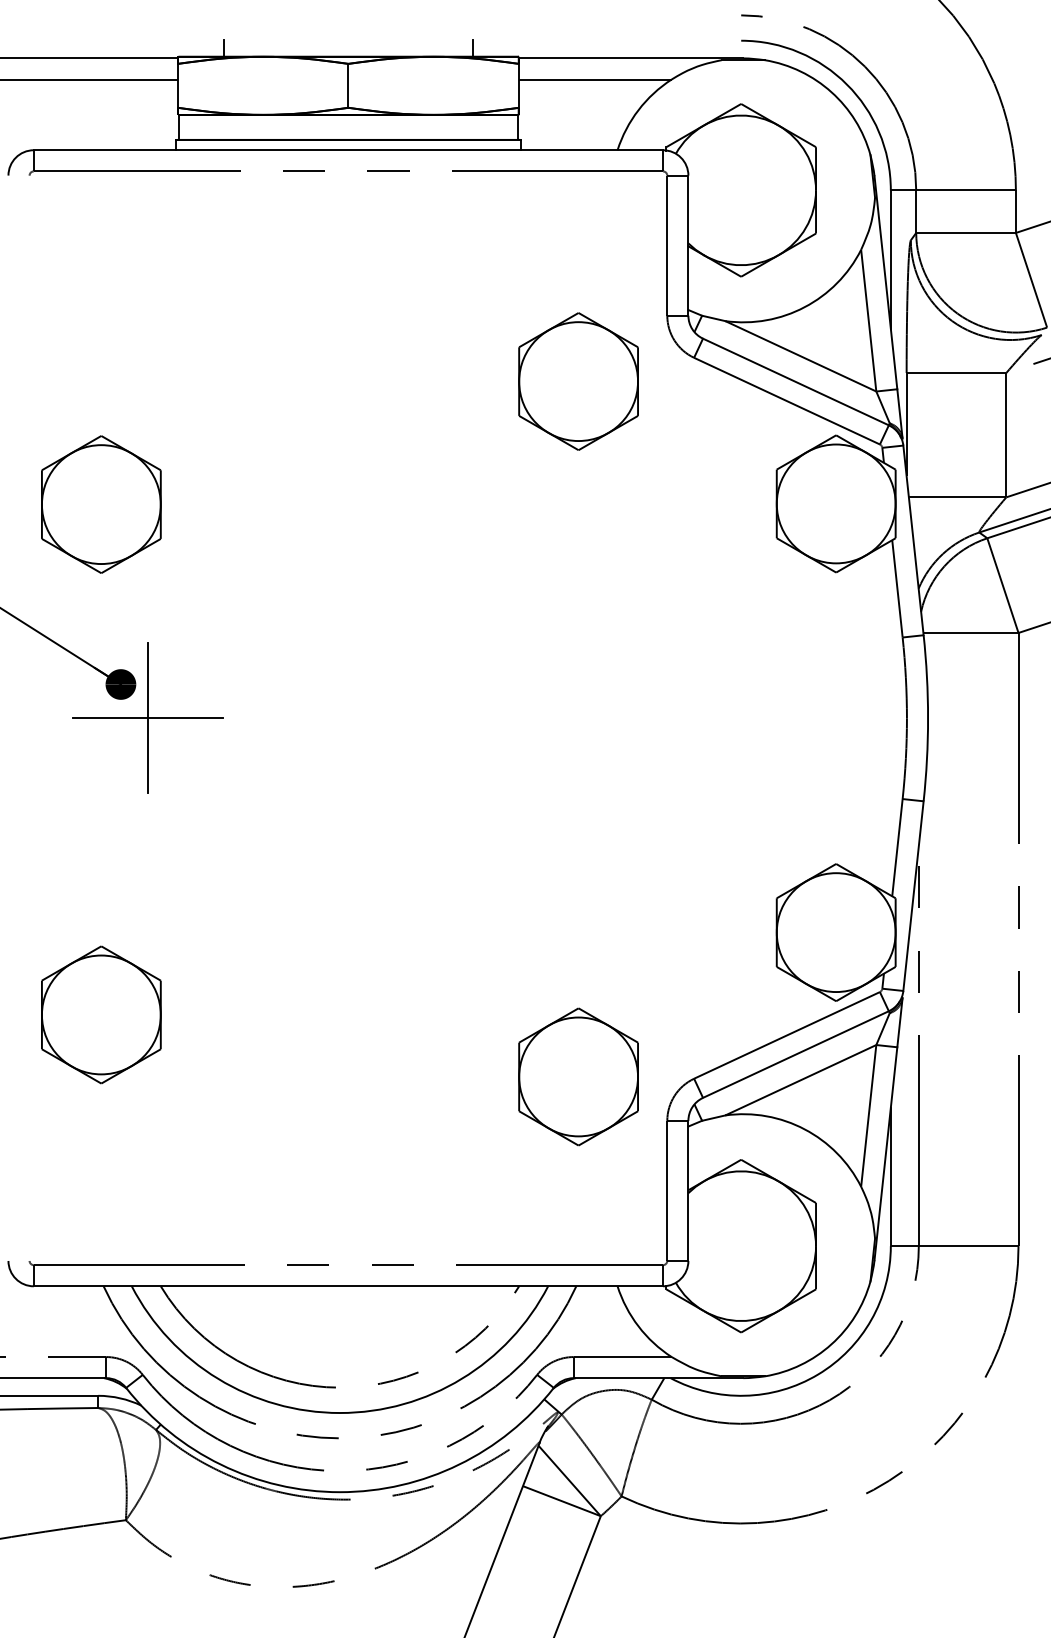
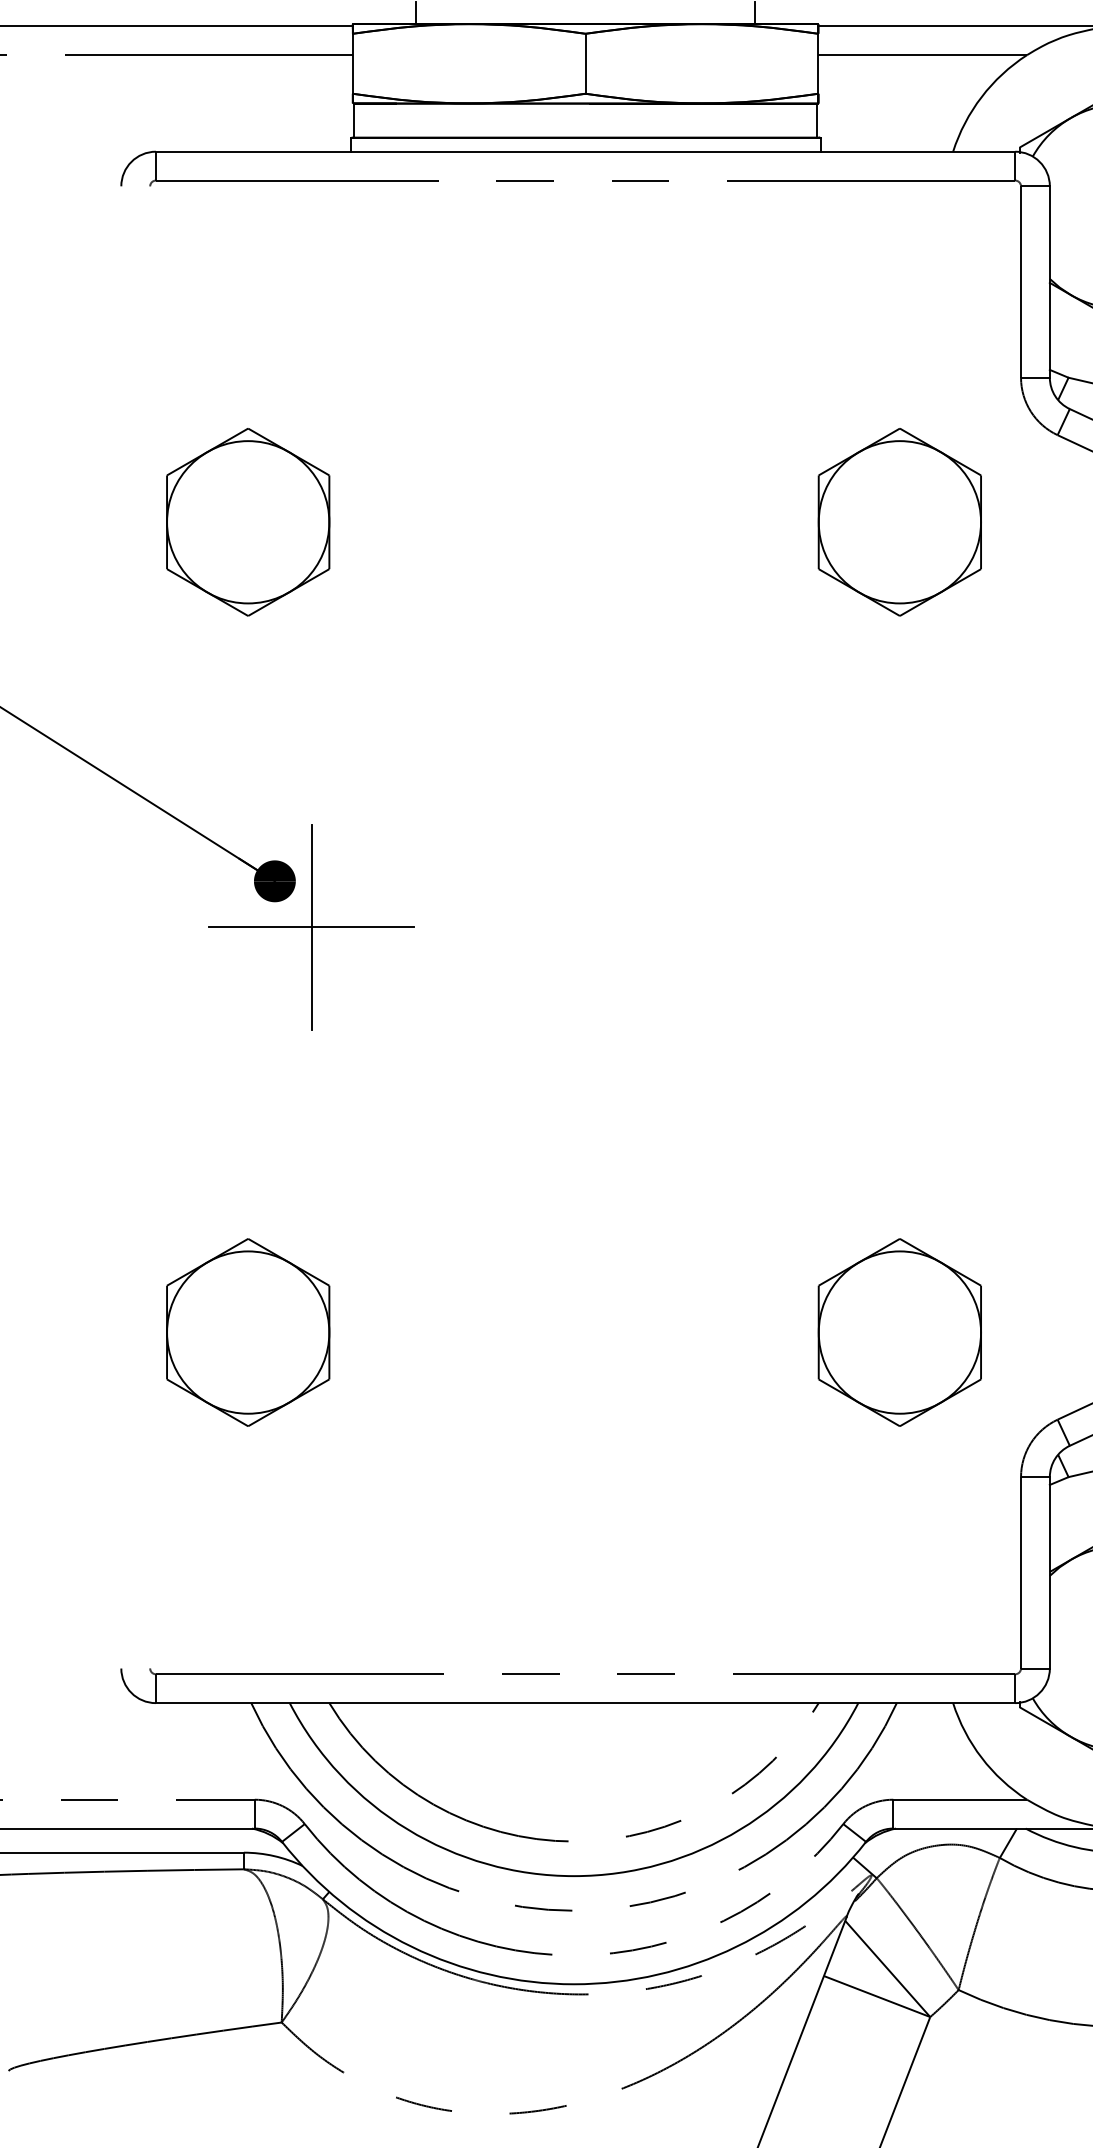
part: (578, 381) -> (899, 522), moved
part: (101, 504) -> (248, 522), moved
part: (578, 1076) -> (899, 1331), moved

